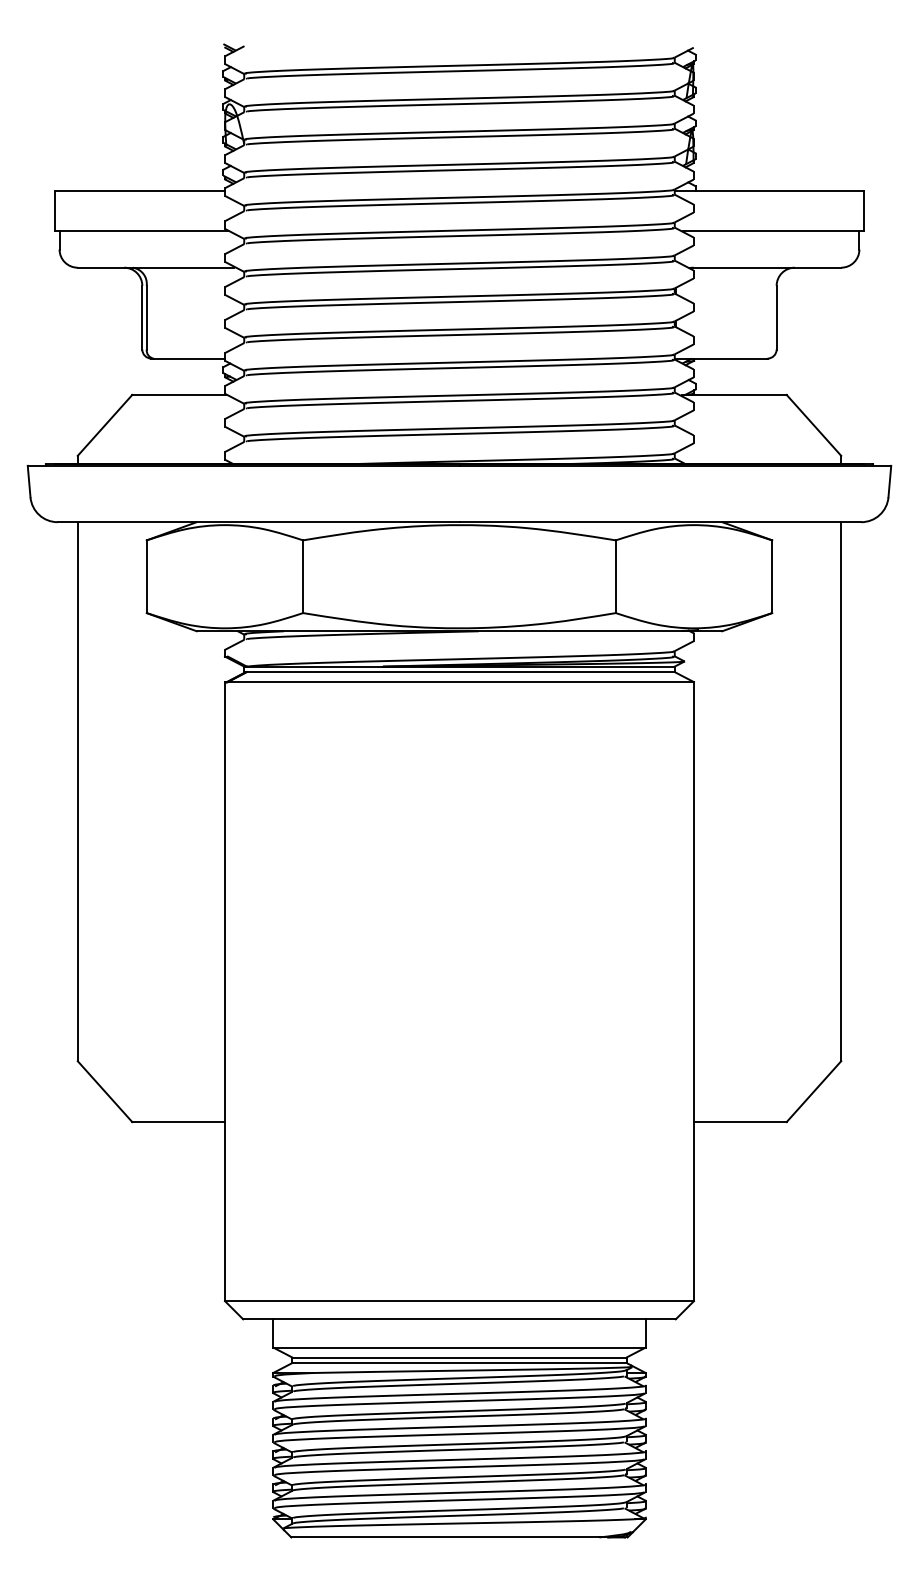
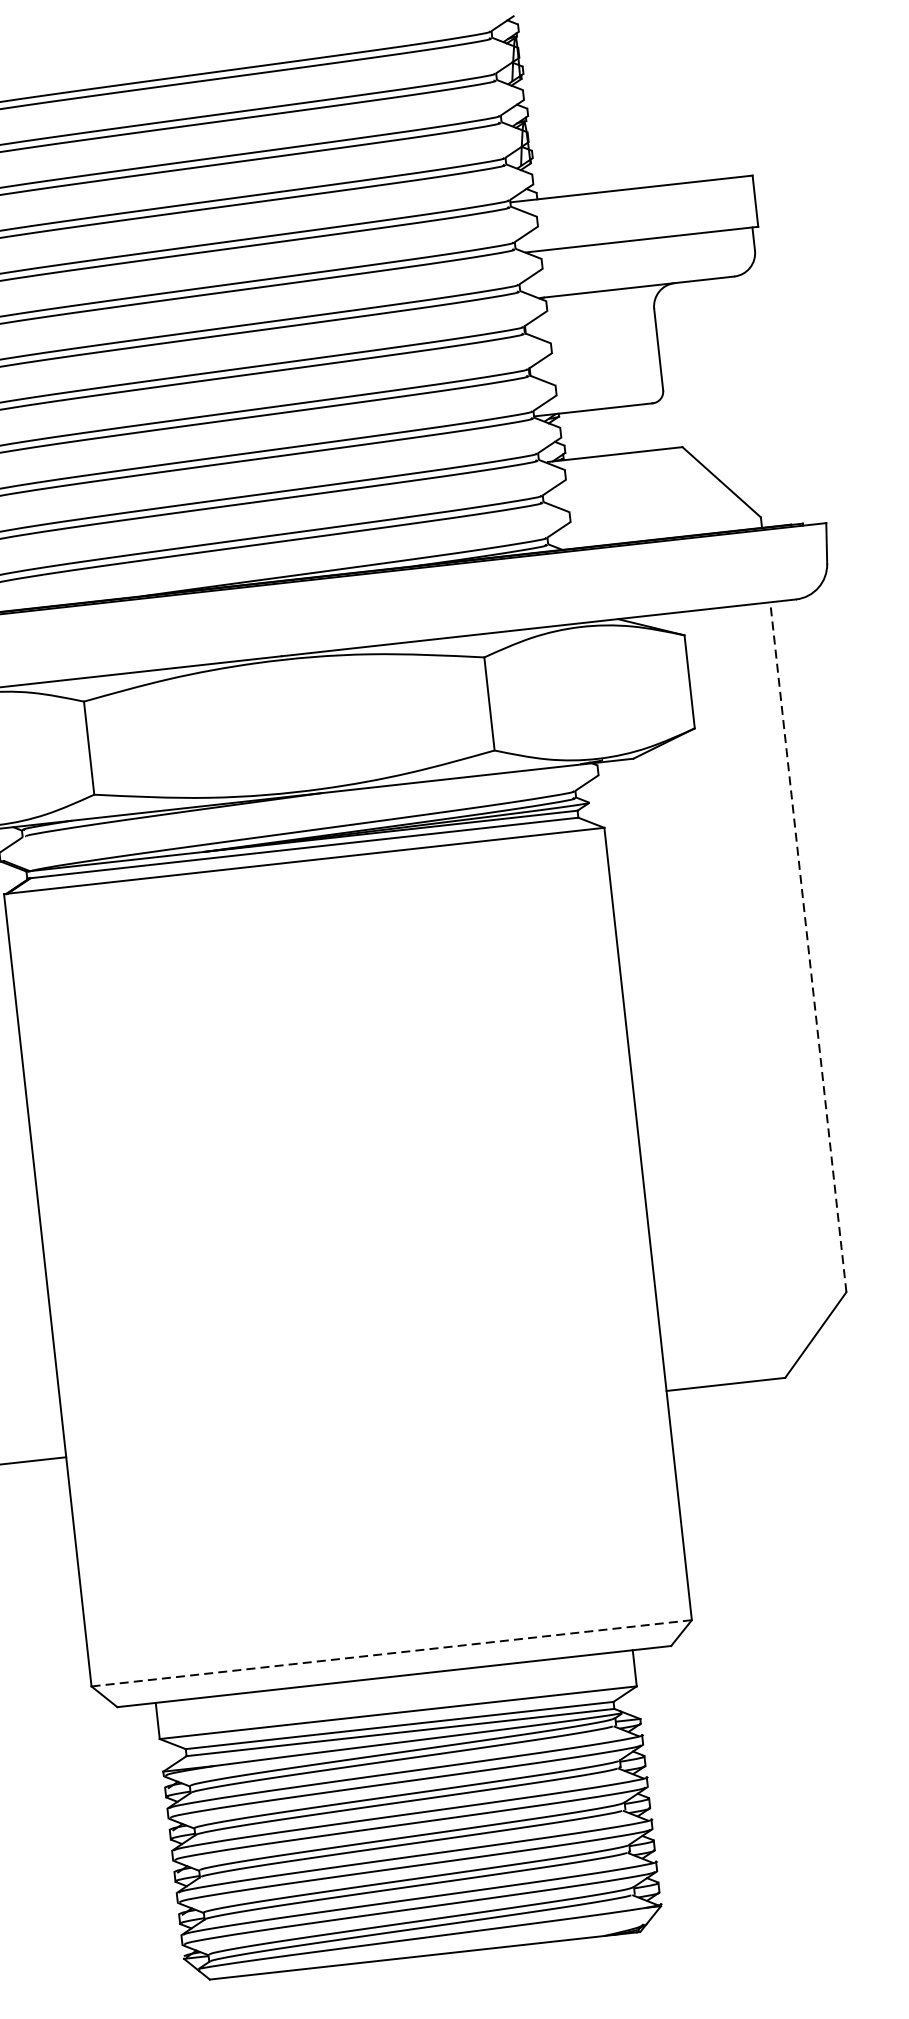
line: (841, 791) -> (808, 946), solid -> dashed
line: (460, 1301) -> (393, 1653), solid -> dashed

